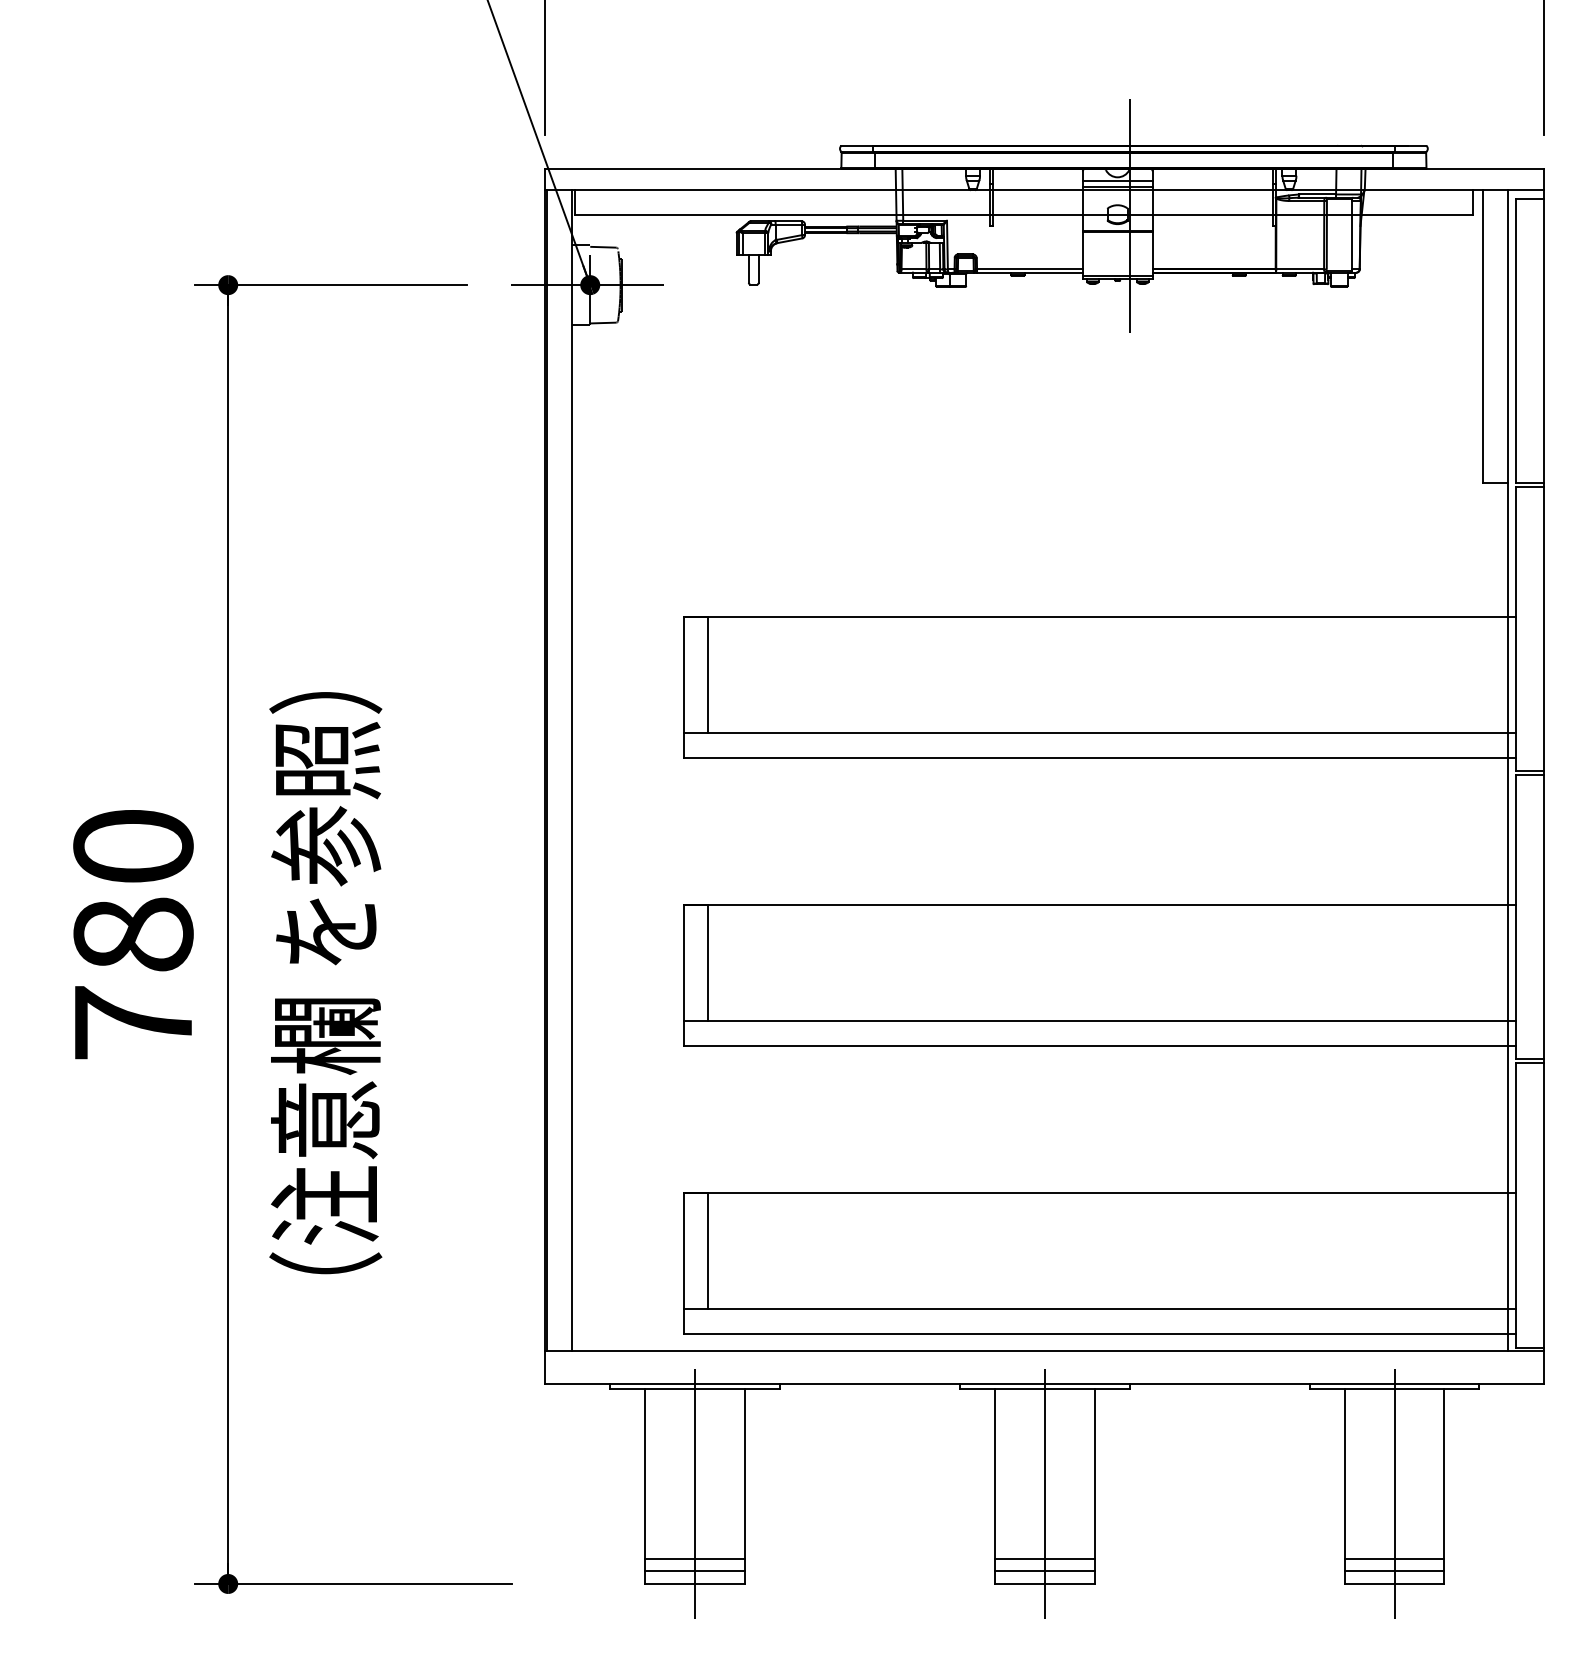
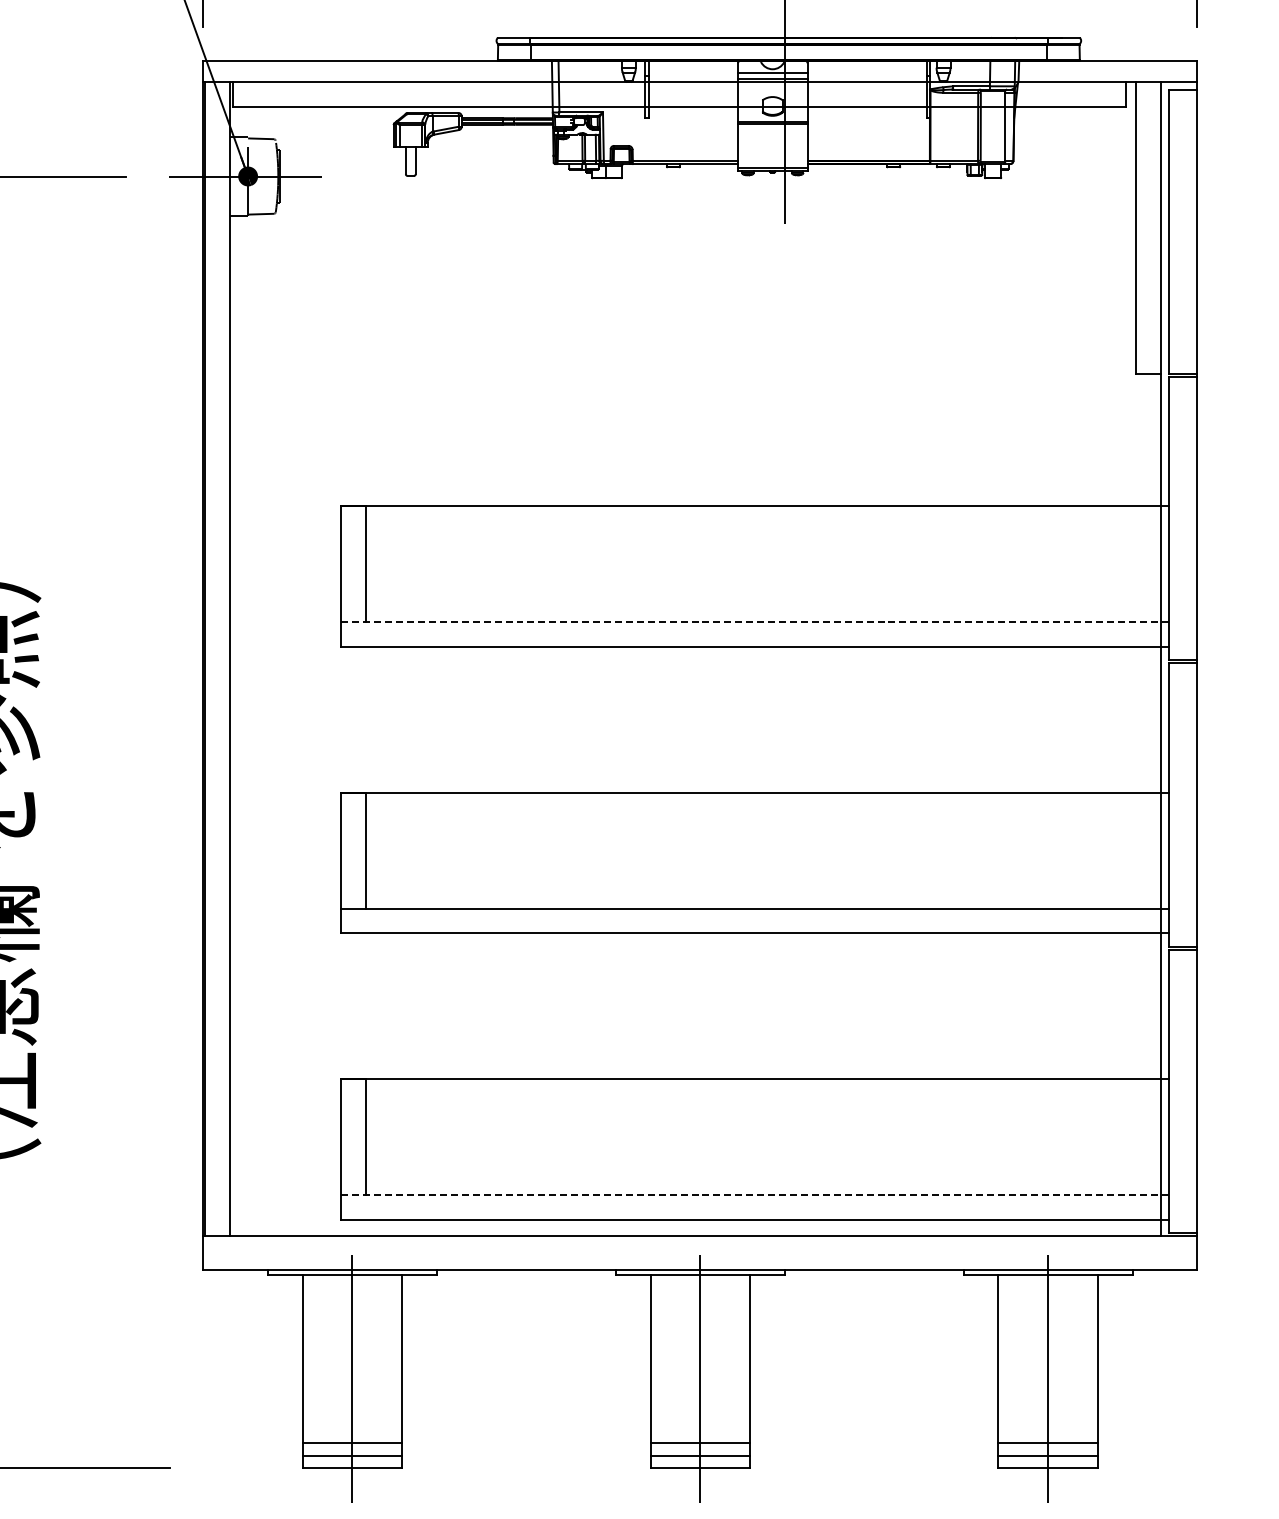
line: (1099, 733) -> (754, 622), solid -> dashed
line: (1099, 1309) -> (754, 1195), solid -> dashed

